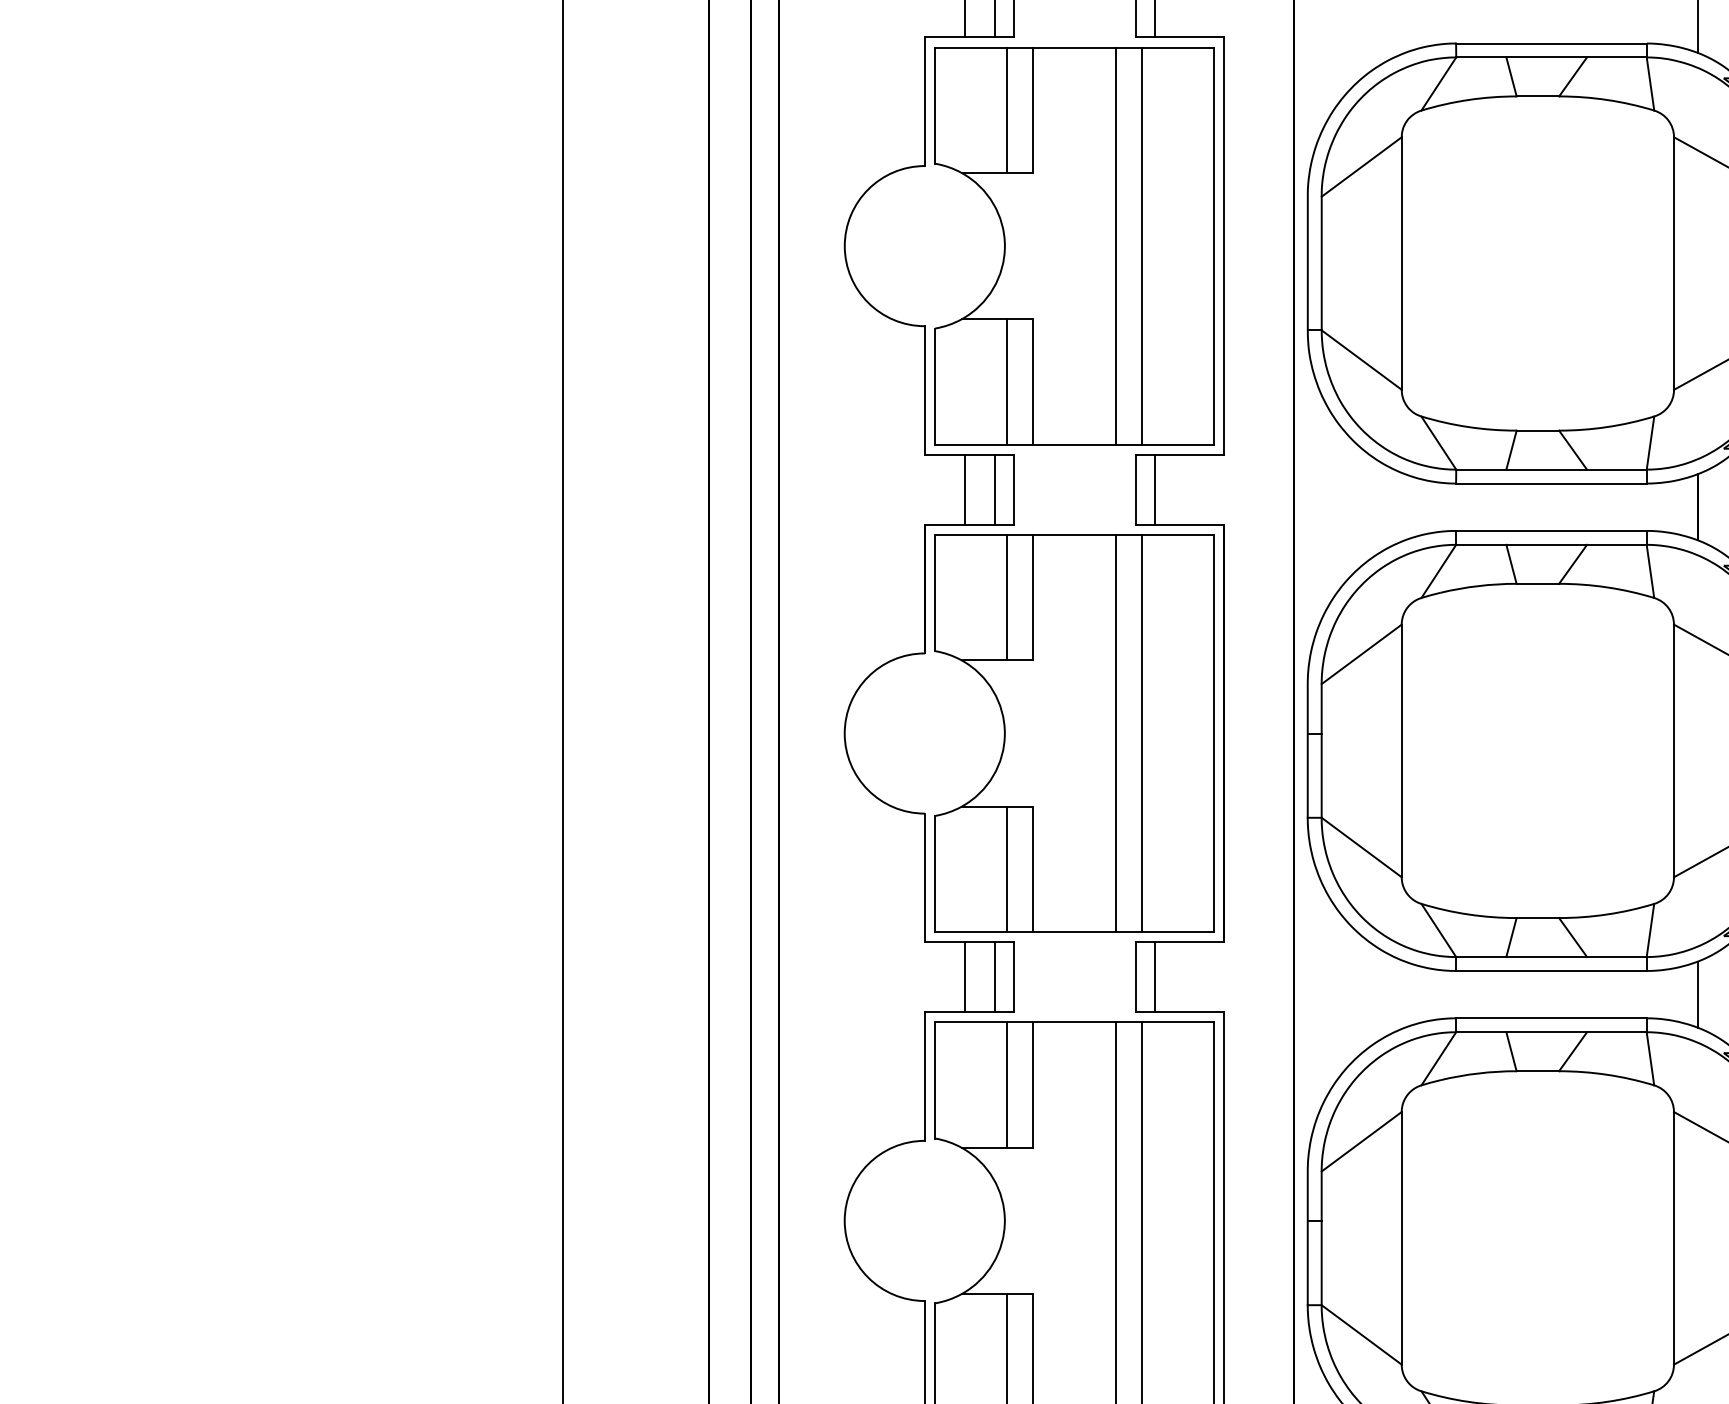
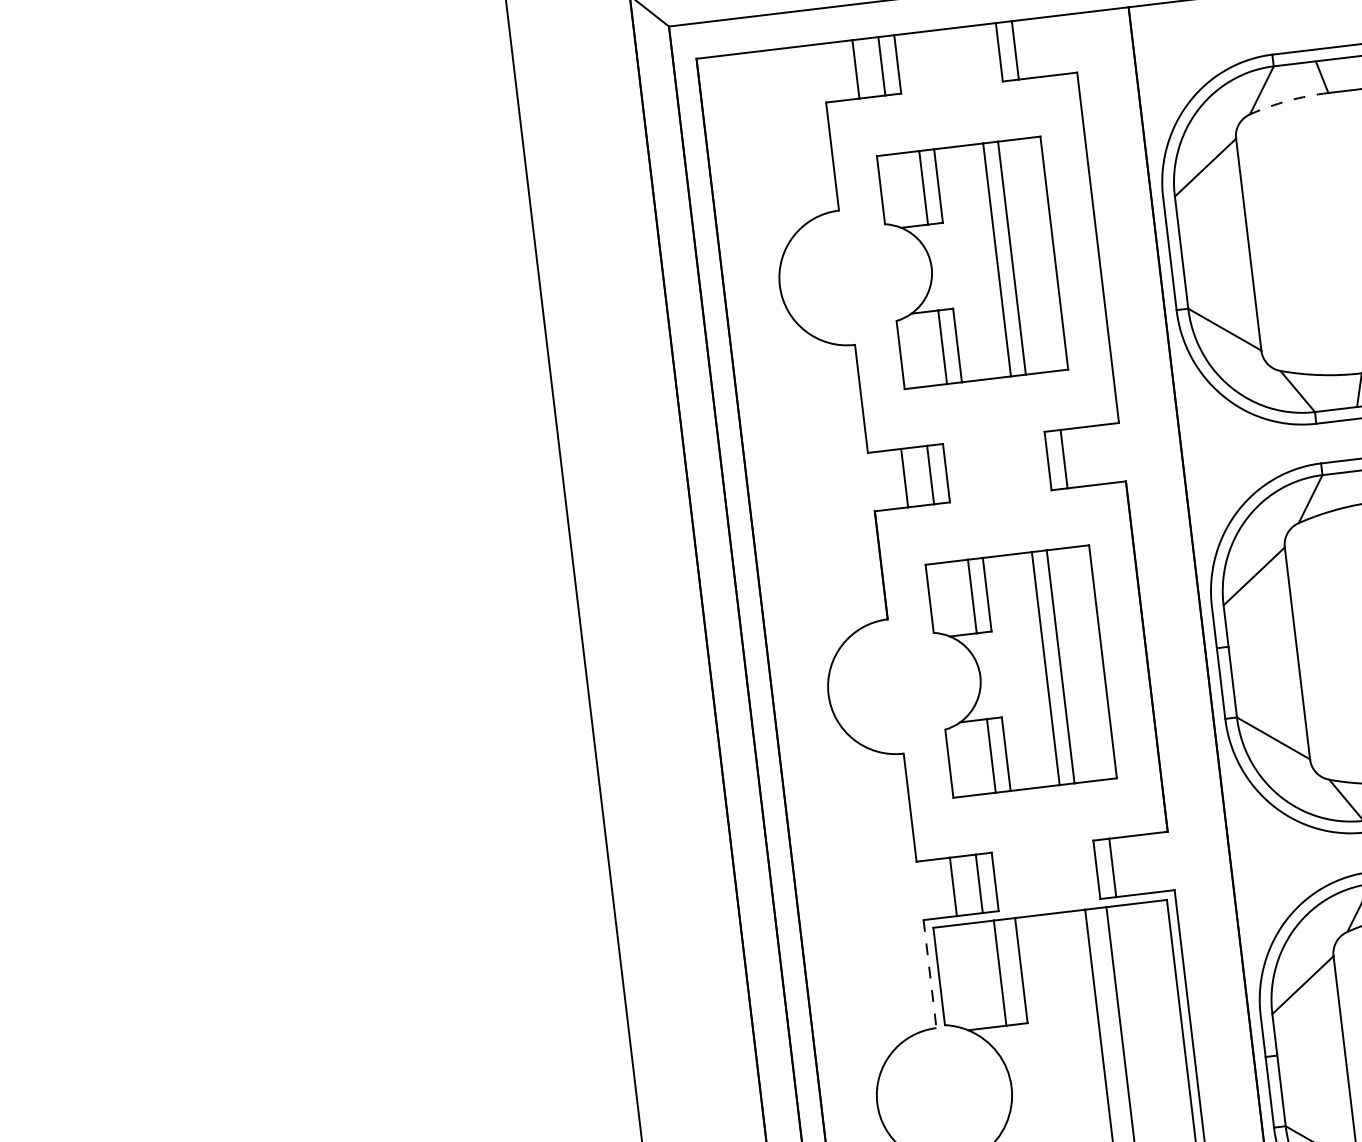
arc: (1468, 99) -> (1288, 100), solid -> dashed
part: (1074, 246) -> (972, 263), size x0.7
part: (1074, 733) -> (1021, 671), size x0.7
line: (924, 1076) -> (929, 974), solid -> dashed

